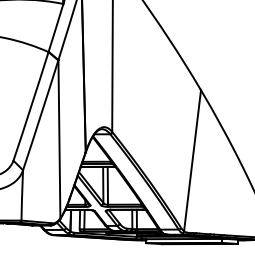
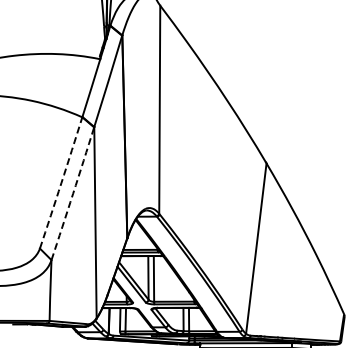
arc: (31, 106) -> (61, 183), solid -> dashed
arc: (41, 115) -> (73, 193), solid -> dashed

